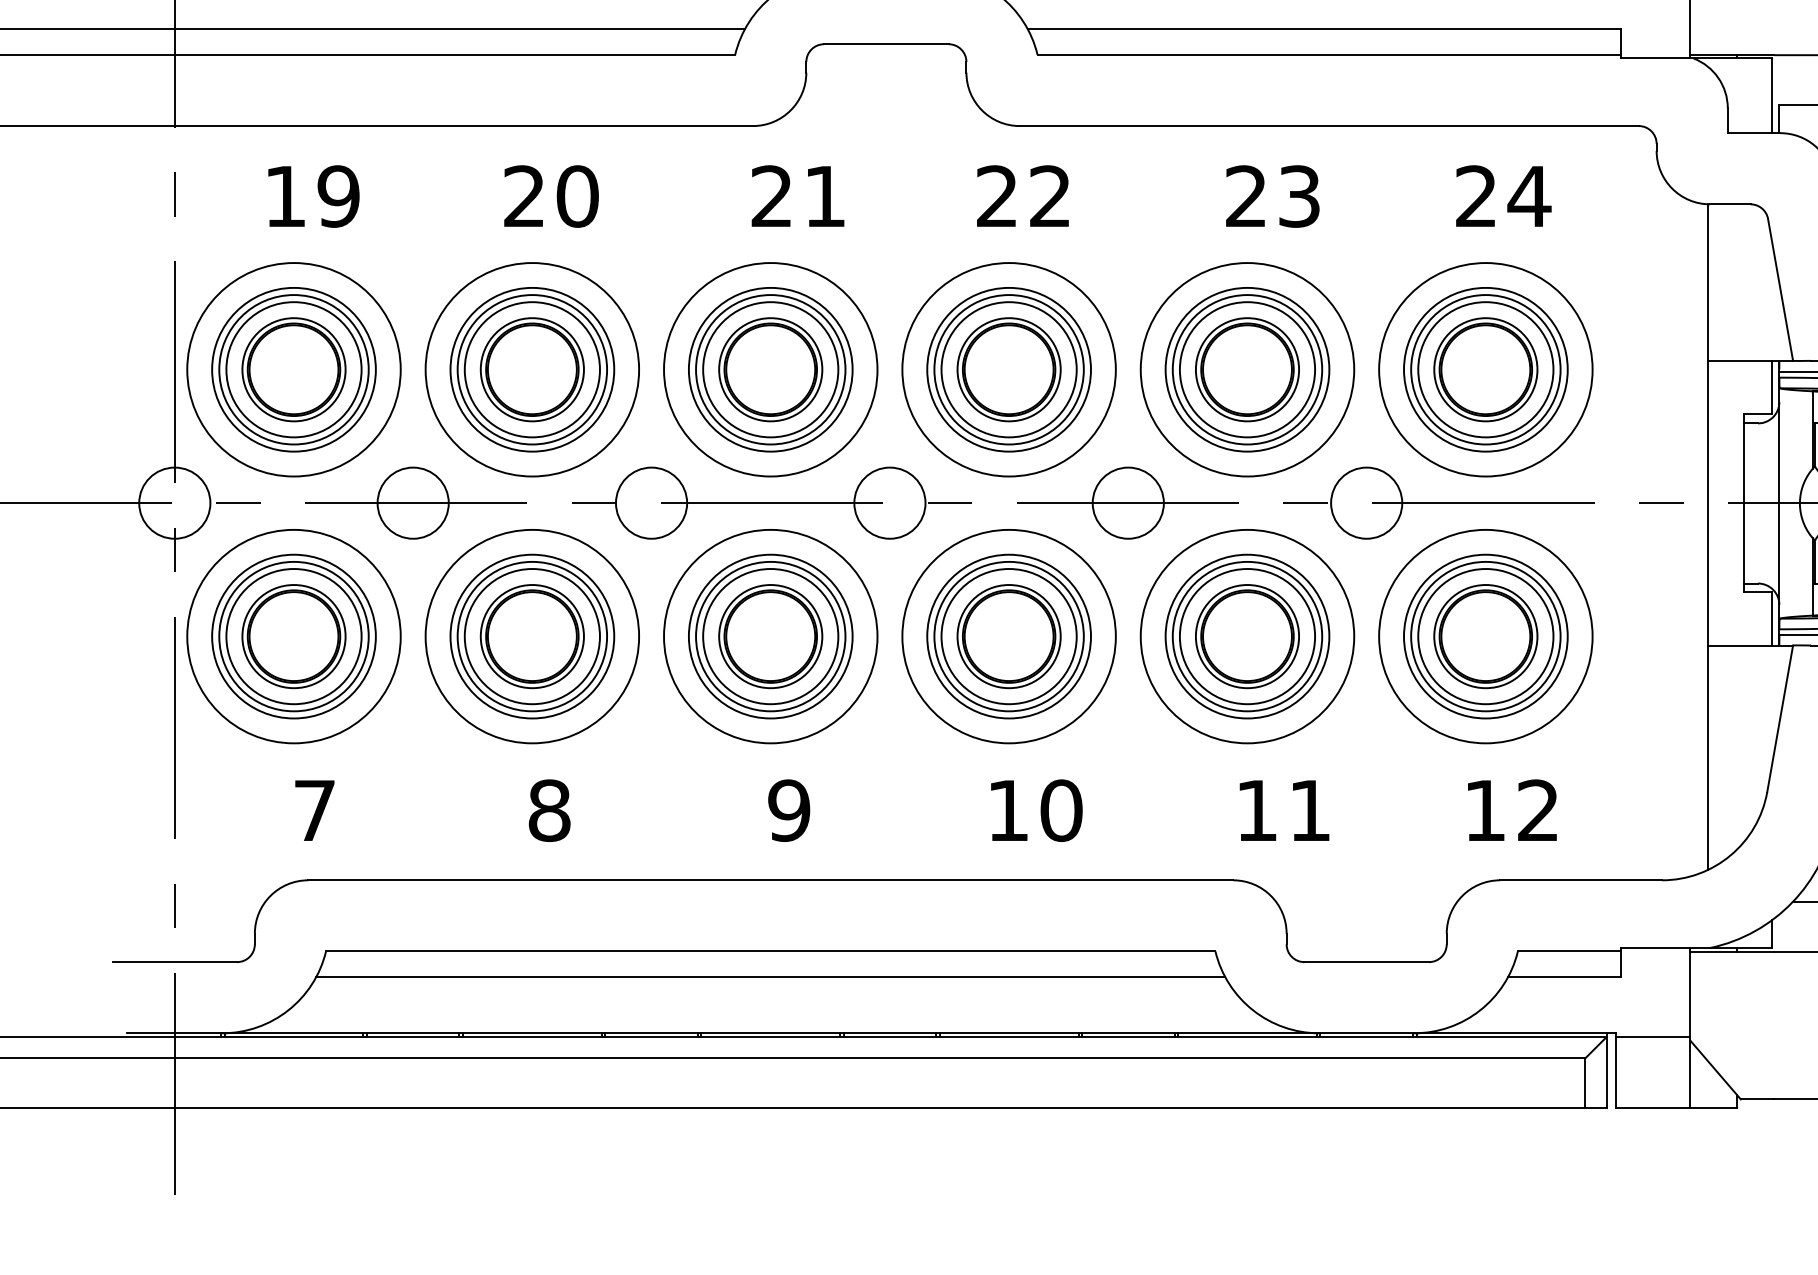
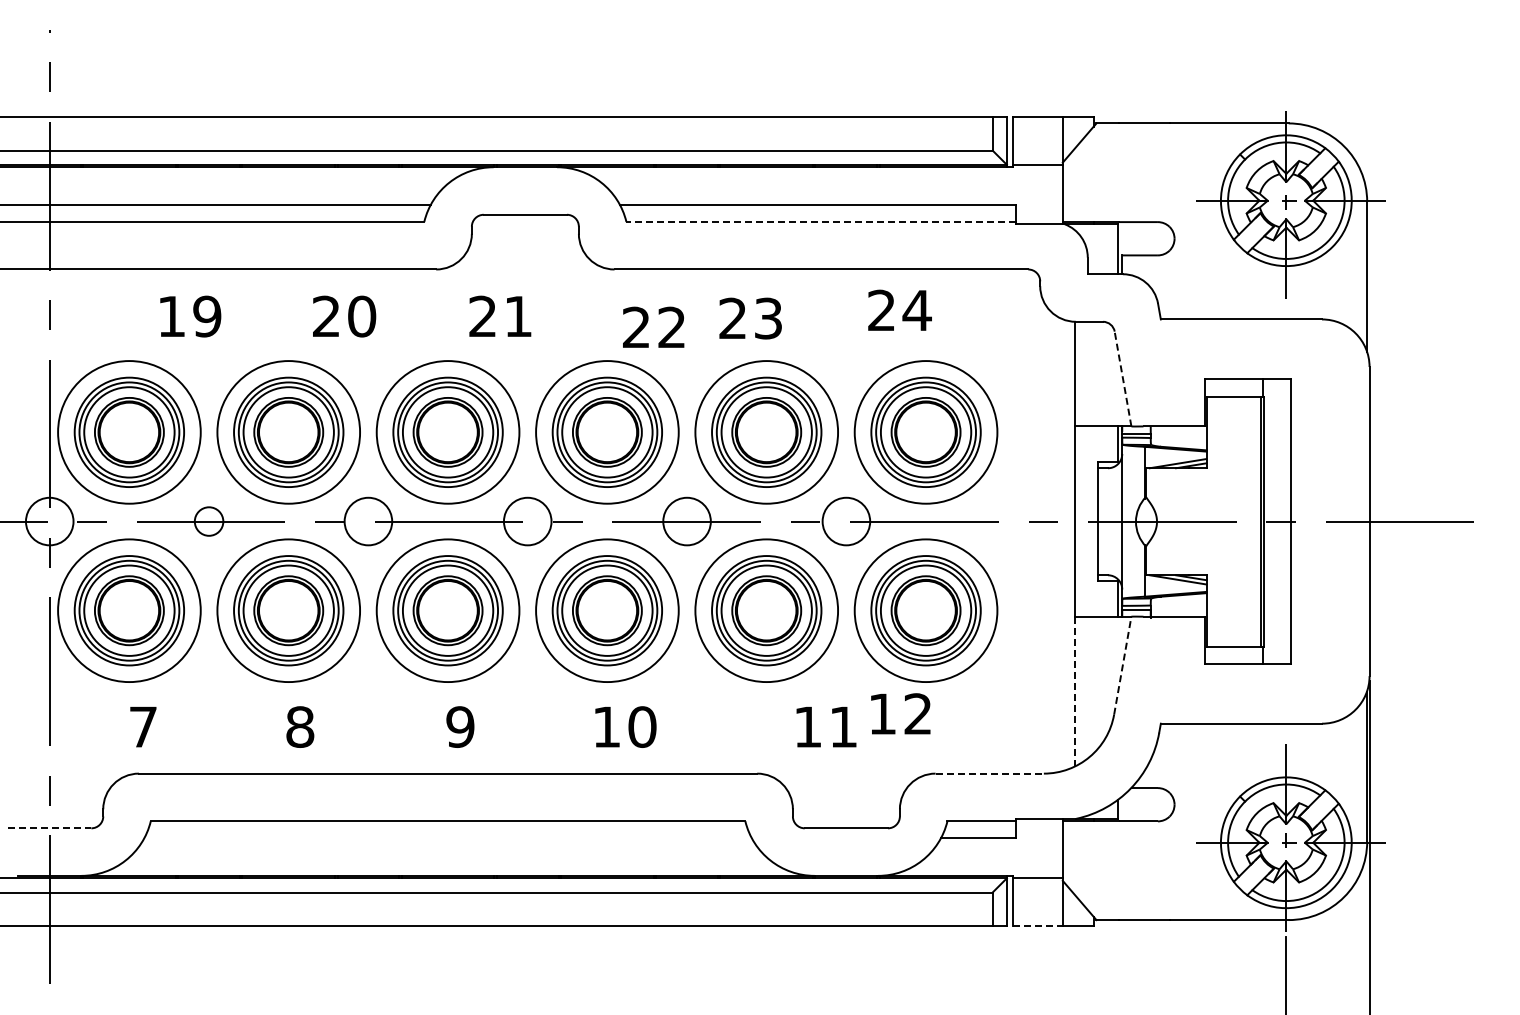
line: (1329, 54) -> (821, 221), solid -> dashed
text: (798, 194) -> (500, 315), moved
text: (1022, 194) -> (653, 326), moved
text: (1502, 194) -> (899, 309), moved
text: (313, 196) -> (190, 316), moved
text: (551, 196) -> (344, 316), moved
text: (1272, 196) -> (750, 318), moved
line: (1779, 289) -> (1122, 378), solid -> dashed
circle: (412, 503) -> (208, 521), size x0.6
line: (1779, 718) -> (1122, 665), solid -> dashed
line: (1707, 757) -> (1074, 691), solid -> dashed
text: (1511, 809) -> (900, 713), moved
text: (1284, 811) -> (826, 727), moved
line: (1582, 880) -> (990, 773), solid -> dashed
line: (174, 962) -> (49, 828), solid -> dashed
line: (769, 977) -> (447, 838), removed
line: (1652, 1107) -> (1037, 925), solid -> dashed

